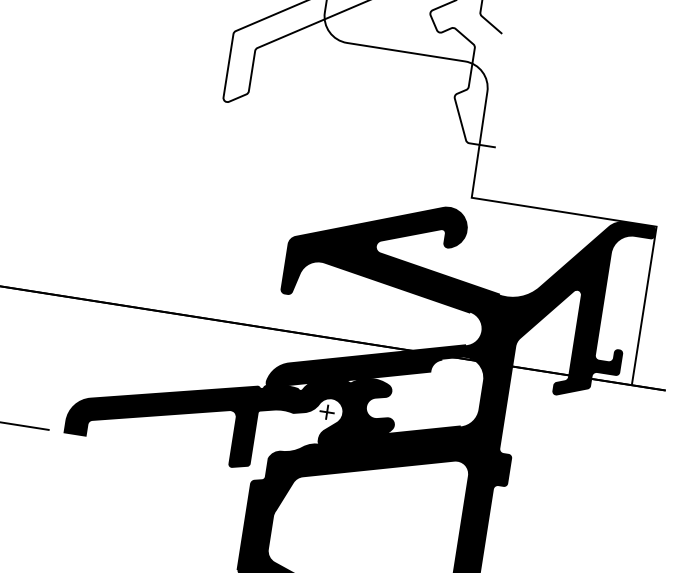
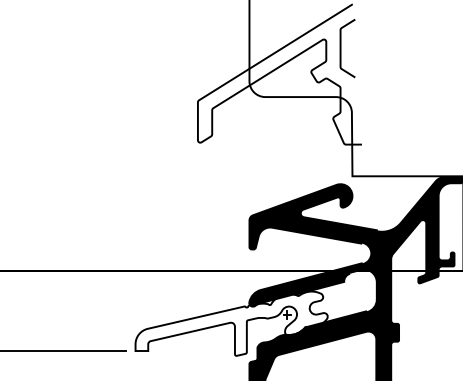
fill: (231, 411) -> (231, 323), removed

